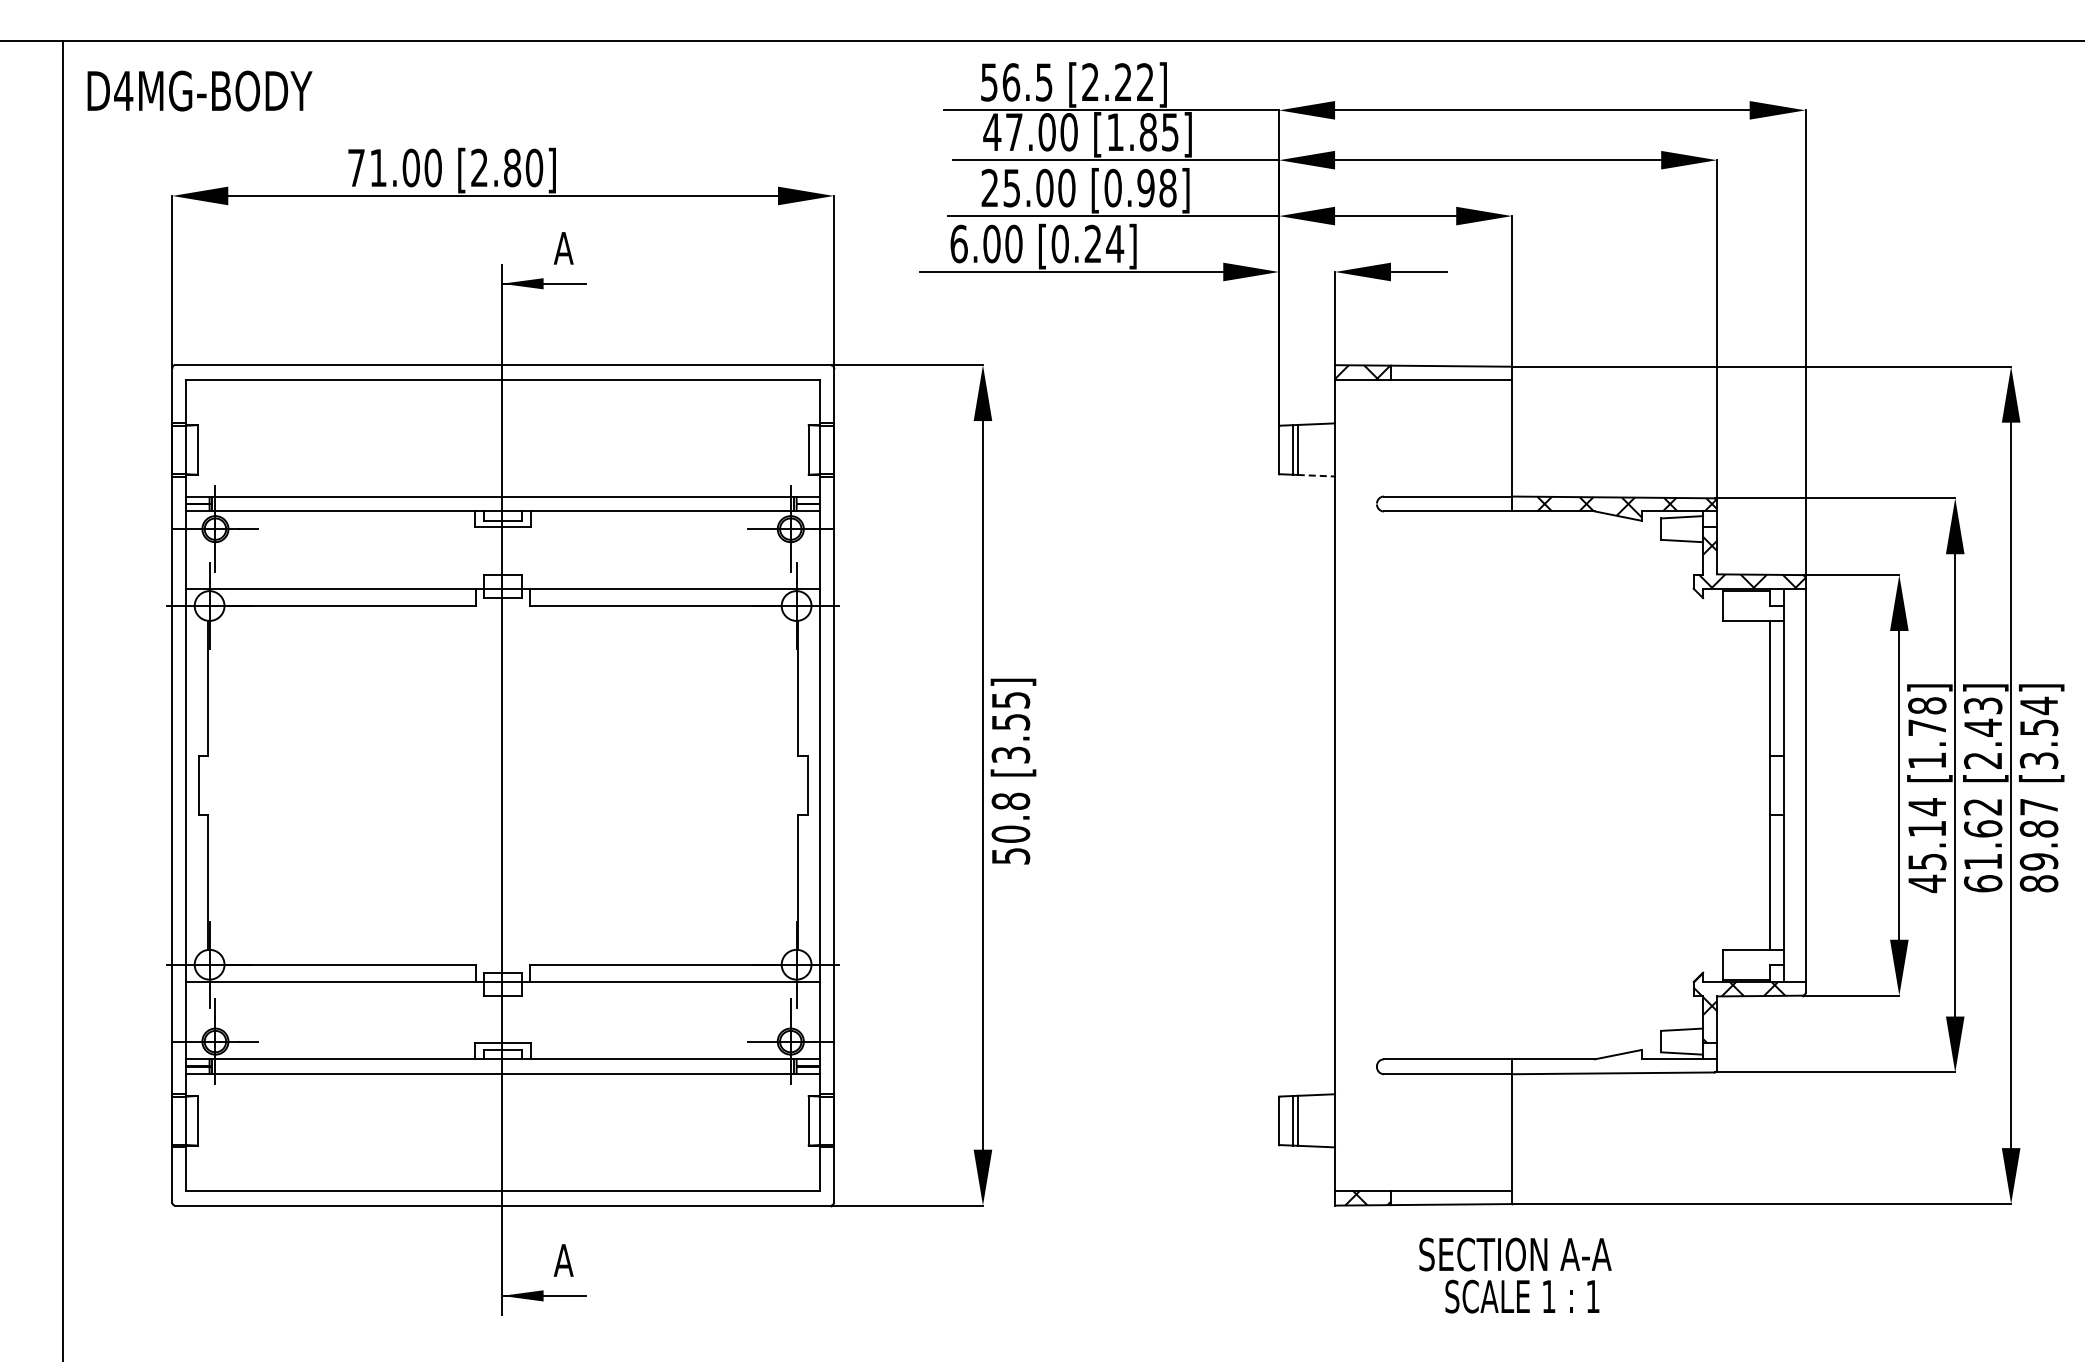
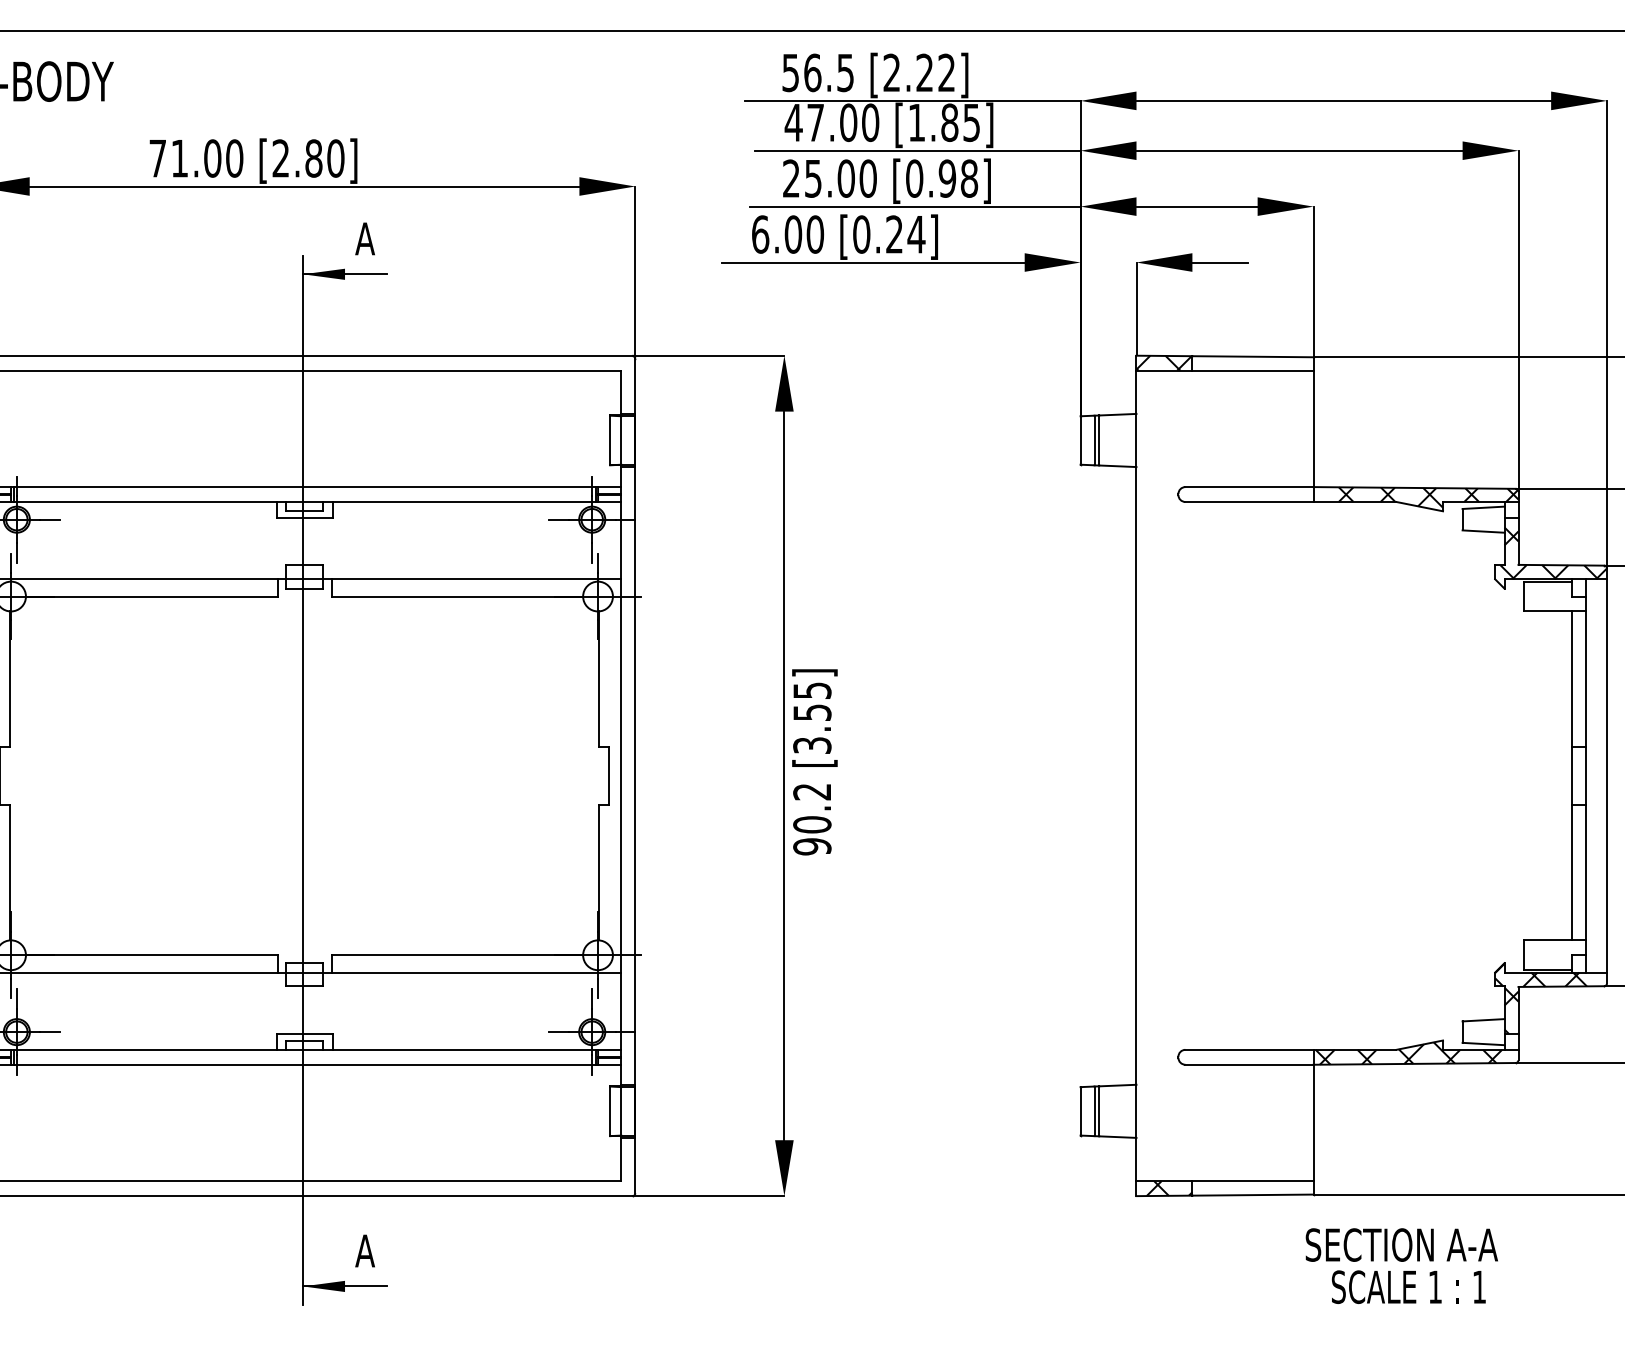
line: (1316, 475) -> (1117, 466), dashed -> solid
text: (1010, 828) -> (811, 819), 50.8 -> 90.2
hatch: (1607, 1062) -> (1408, 1053), added
text: (1515, 1275) -> (1401, 1266), moved

